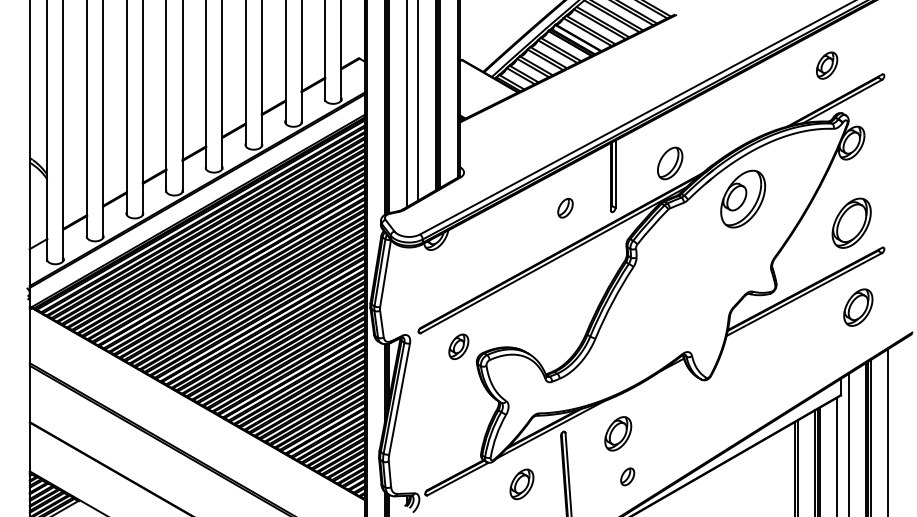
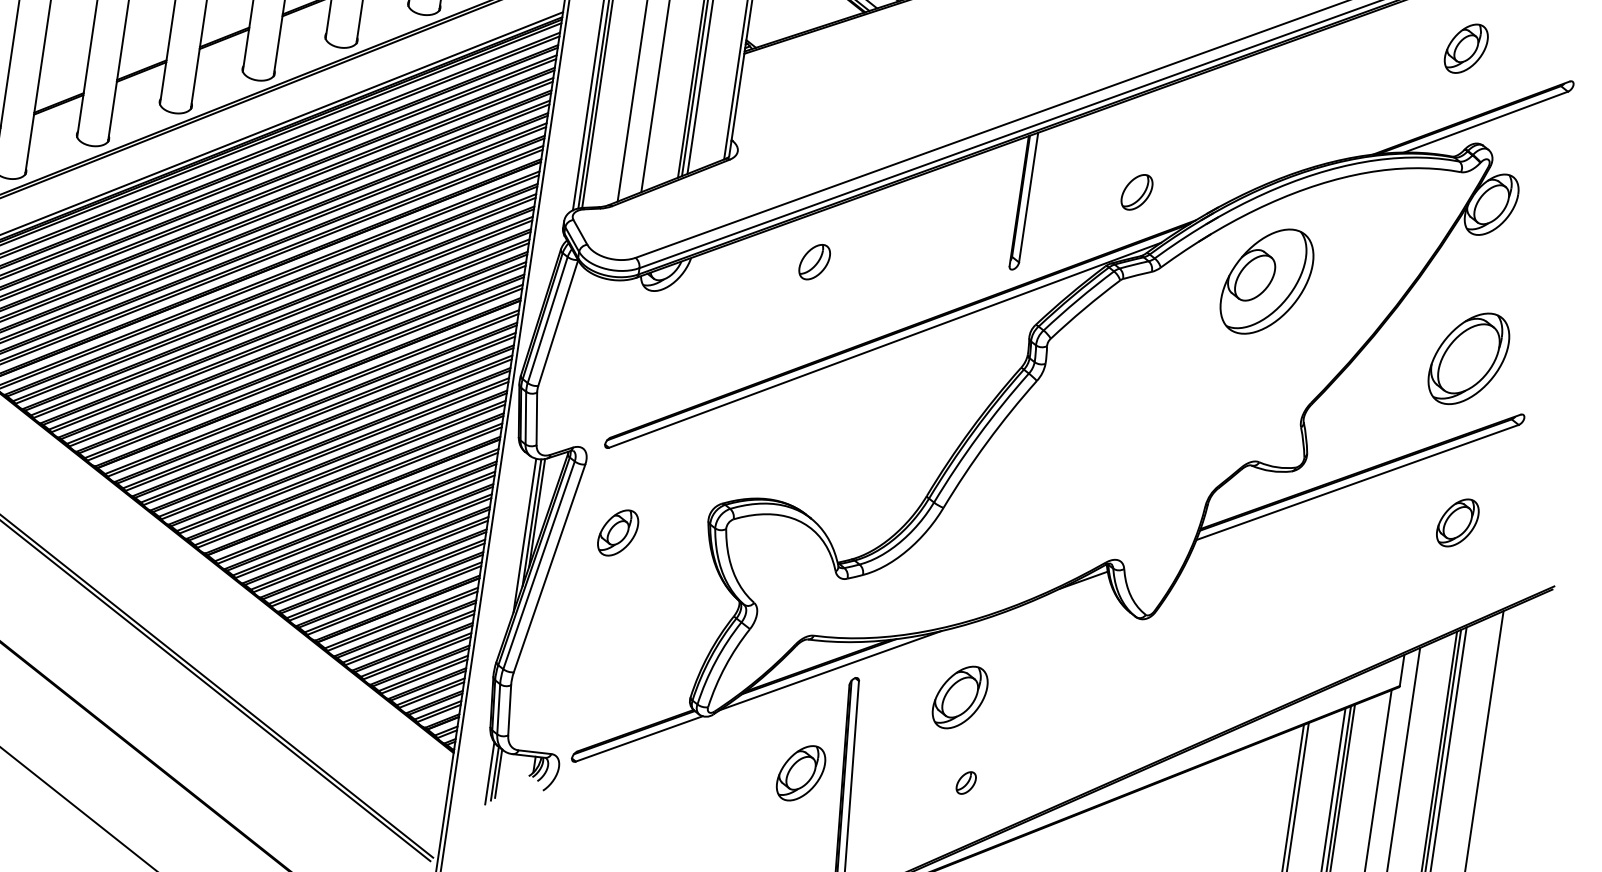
part: (670, 163) -> (1137, 192), size x0.6
part: (565, 207) -> (814, 260), moved
part: (858, 307) -> (1458, 522), size x0.7
part: (458, 346) -> (617, 532), moved
part: (627, 476) -> (965, 782), size x0.7
part: (521, 484) -> (800, 773), moved

